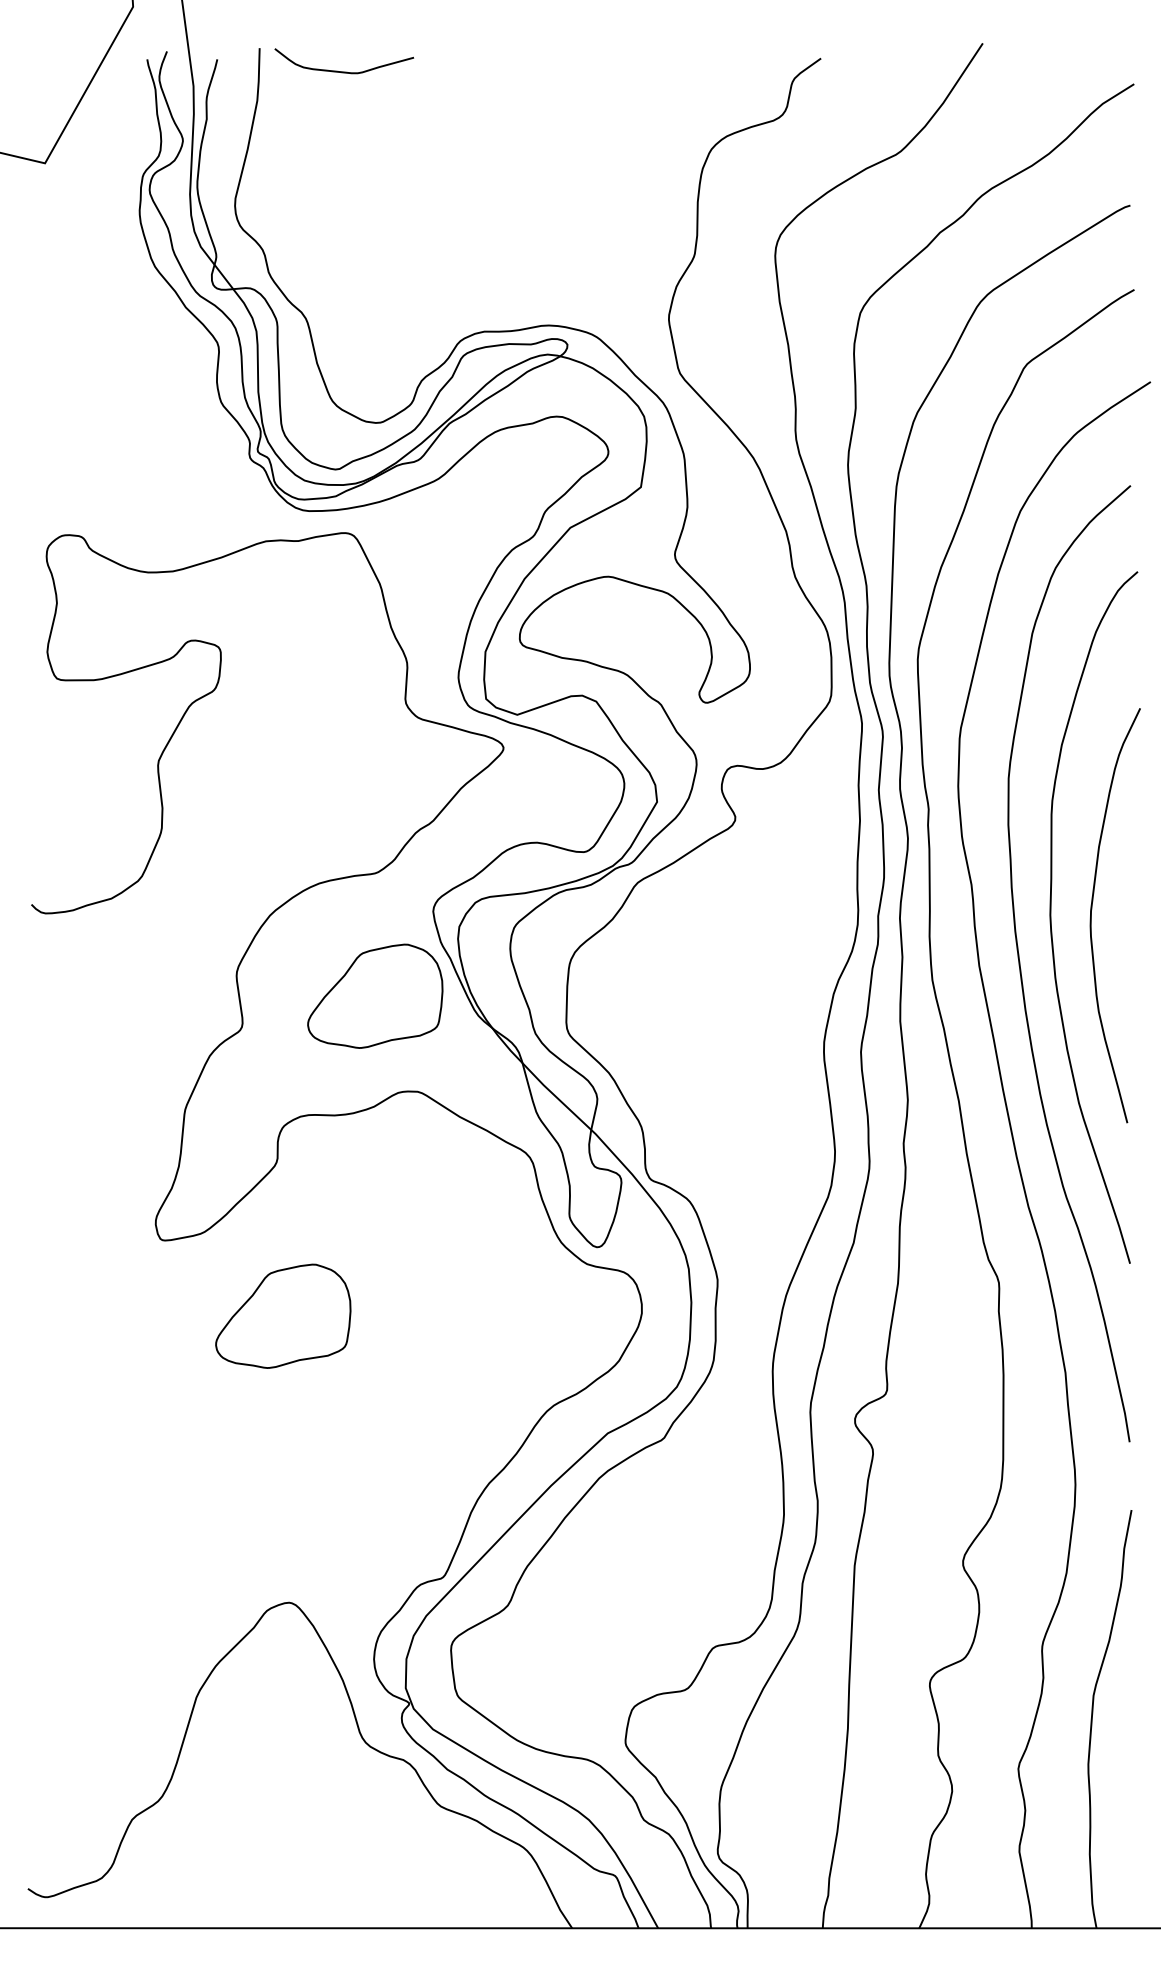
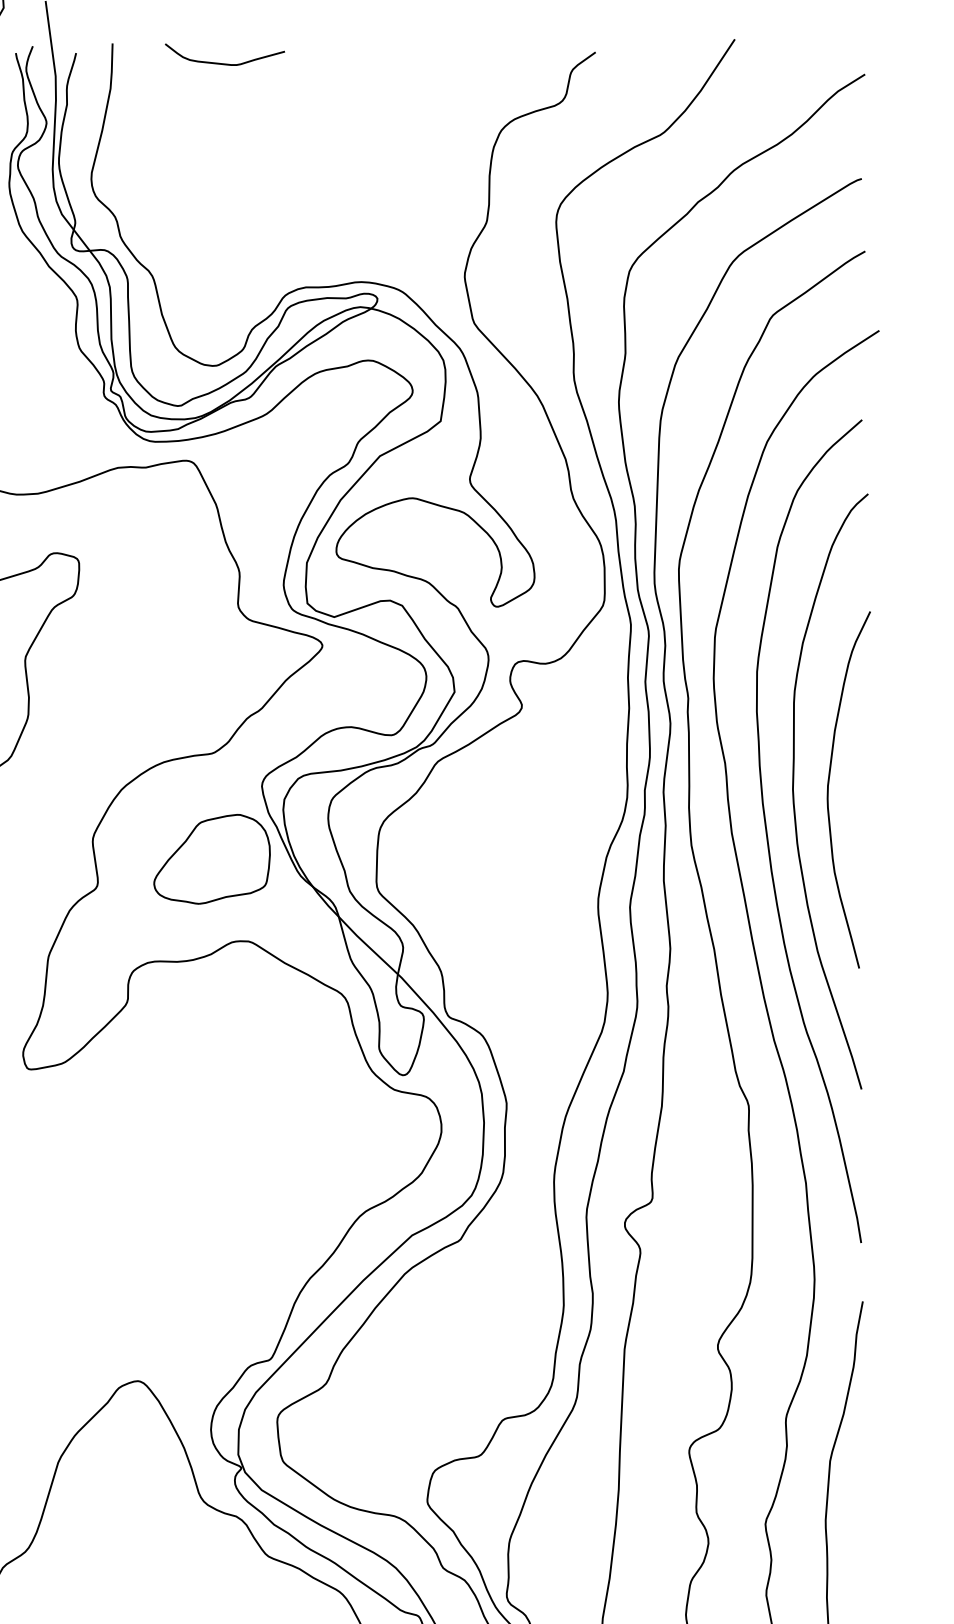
curve: (344, 71) -> (225, 63), moved
part: (283, 1315) -> (133, 1133), removed

